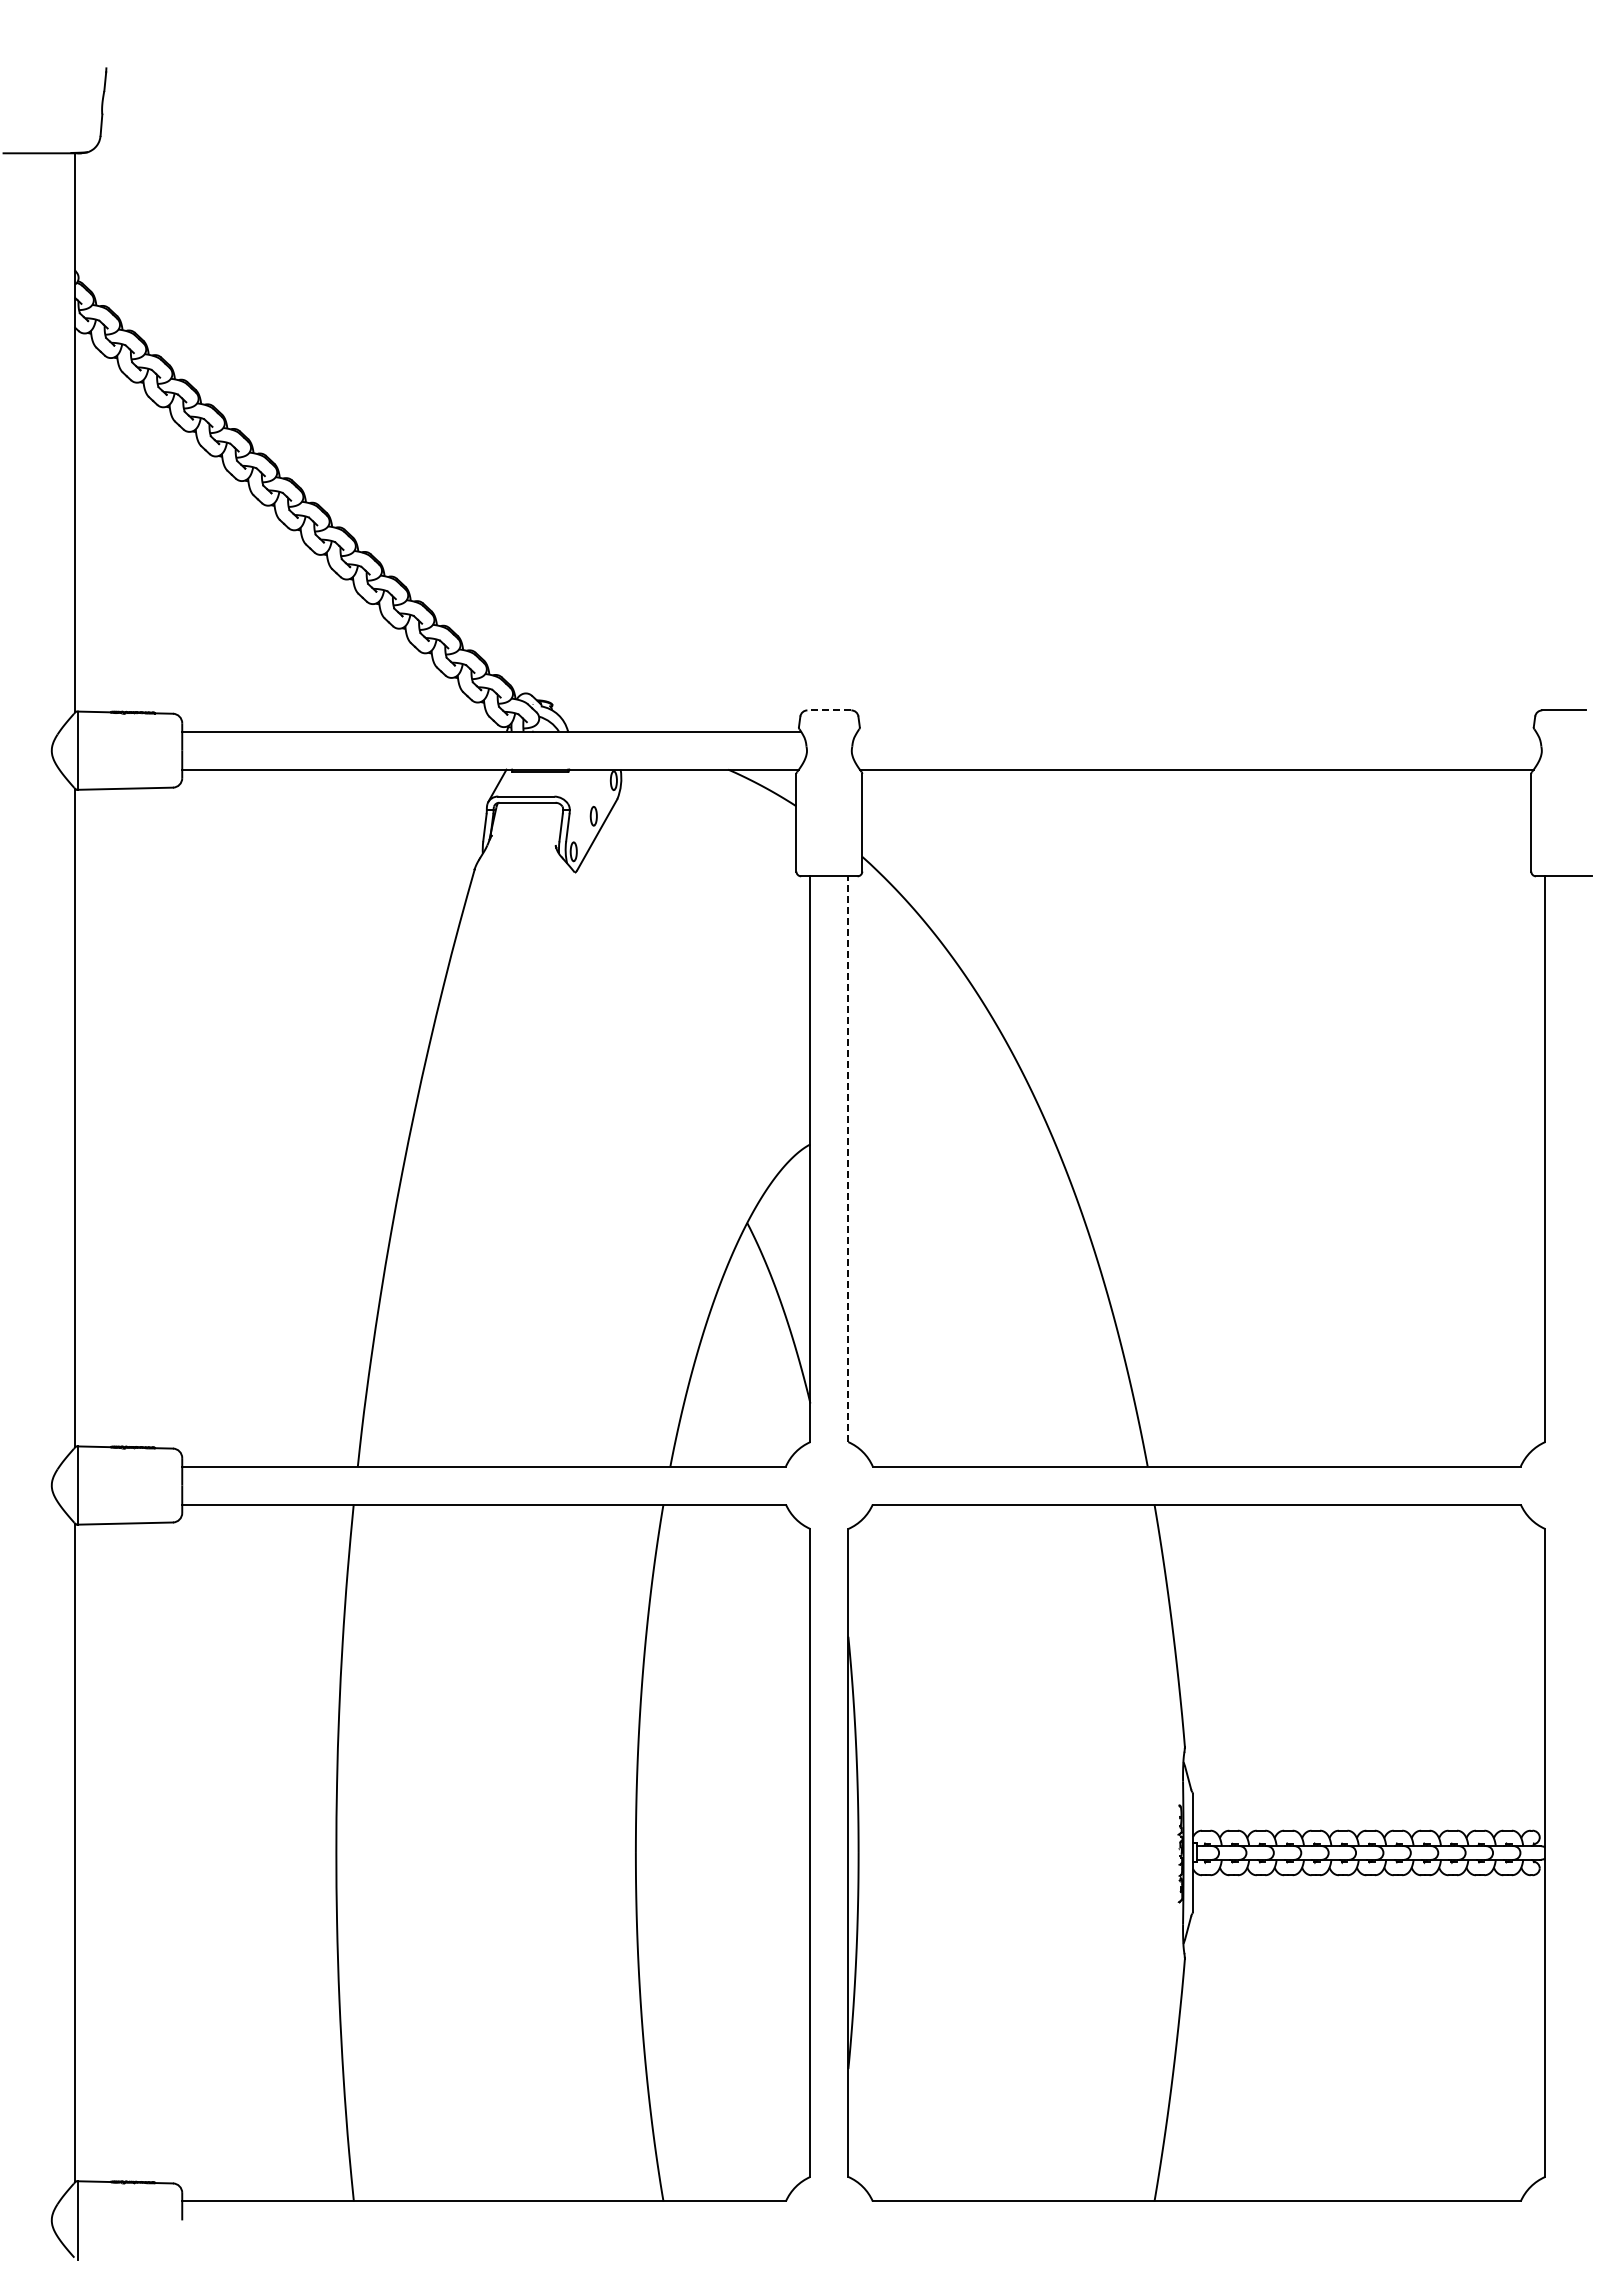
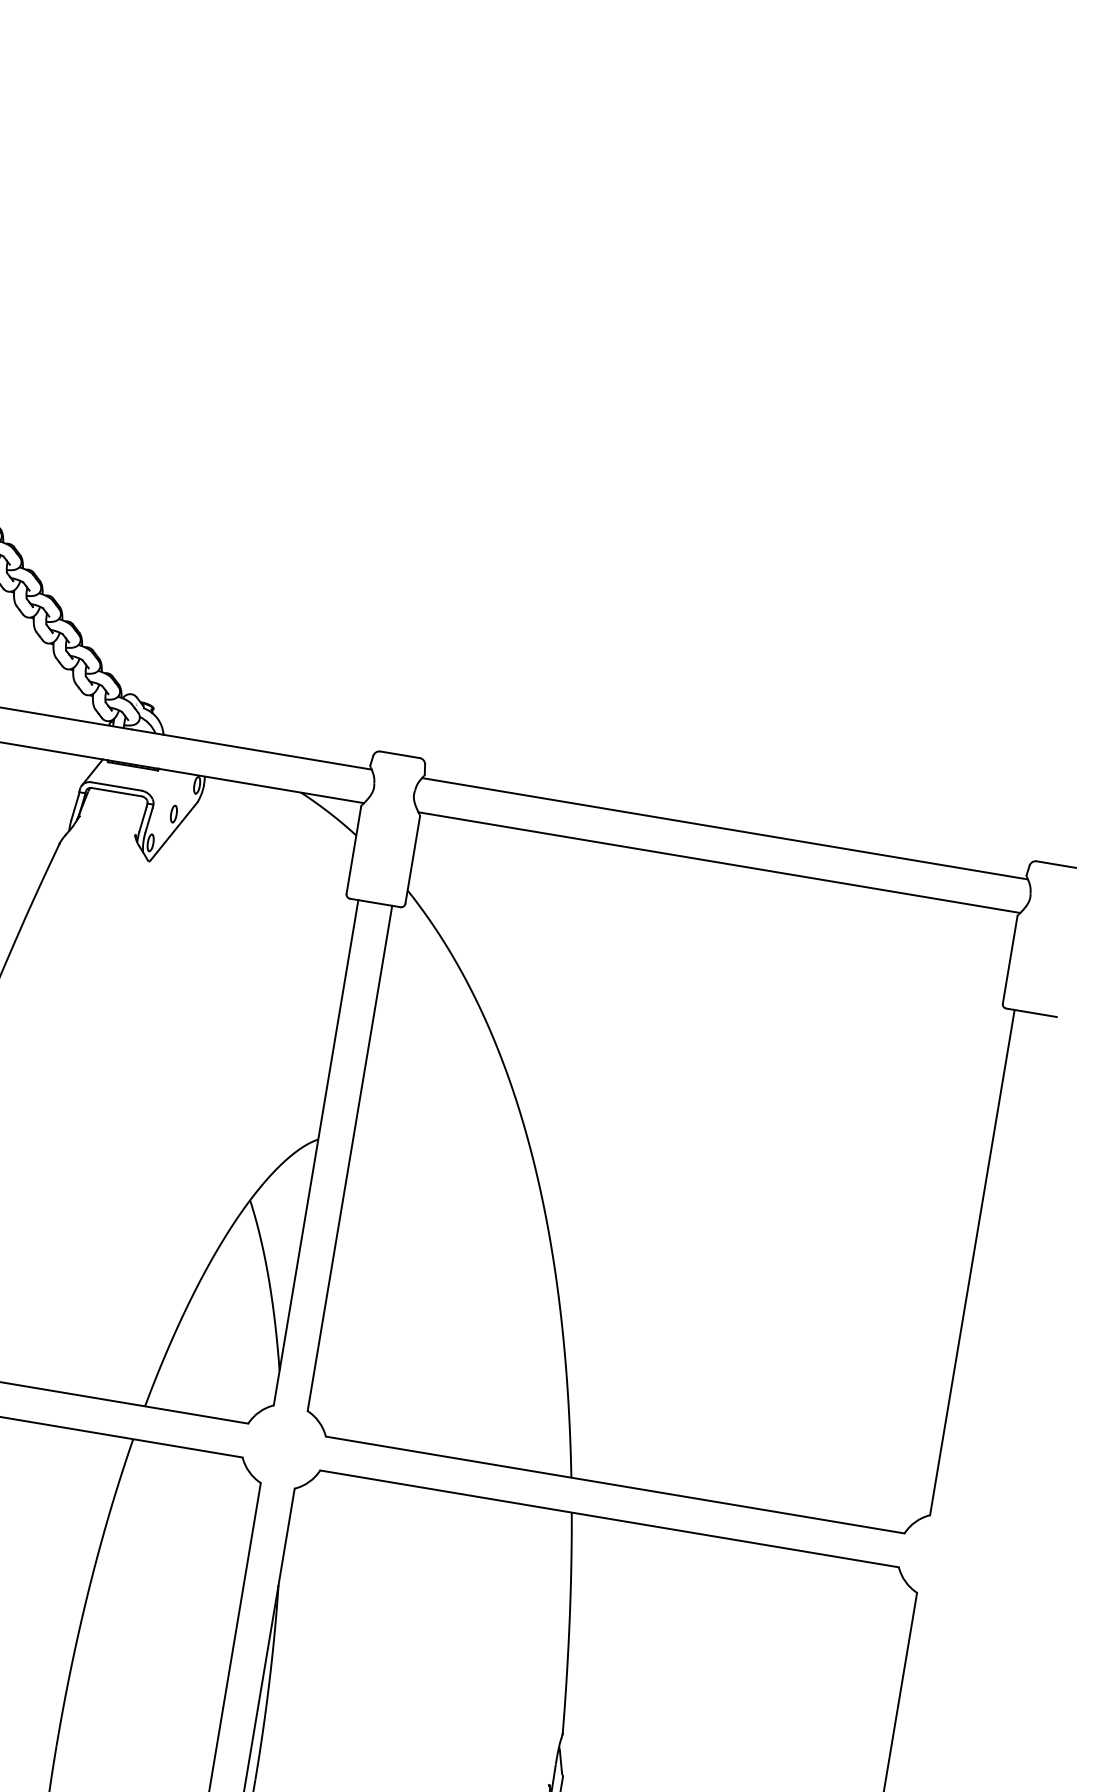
line: (829, 710) -> (400, 754), dashed -> solid
line: (1196, 731) -> (724, 828), added
line: (848, 1159) -> (350, 1158), dashed -> solid

